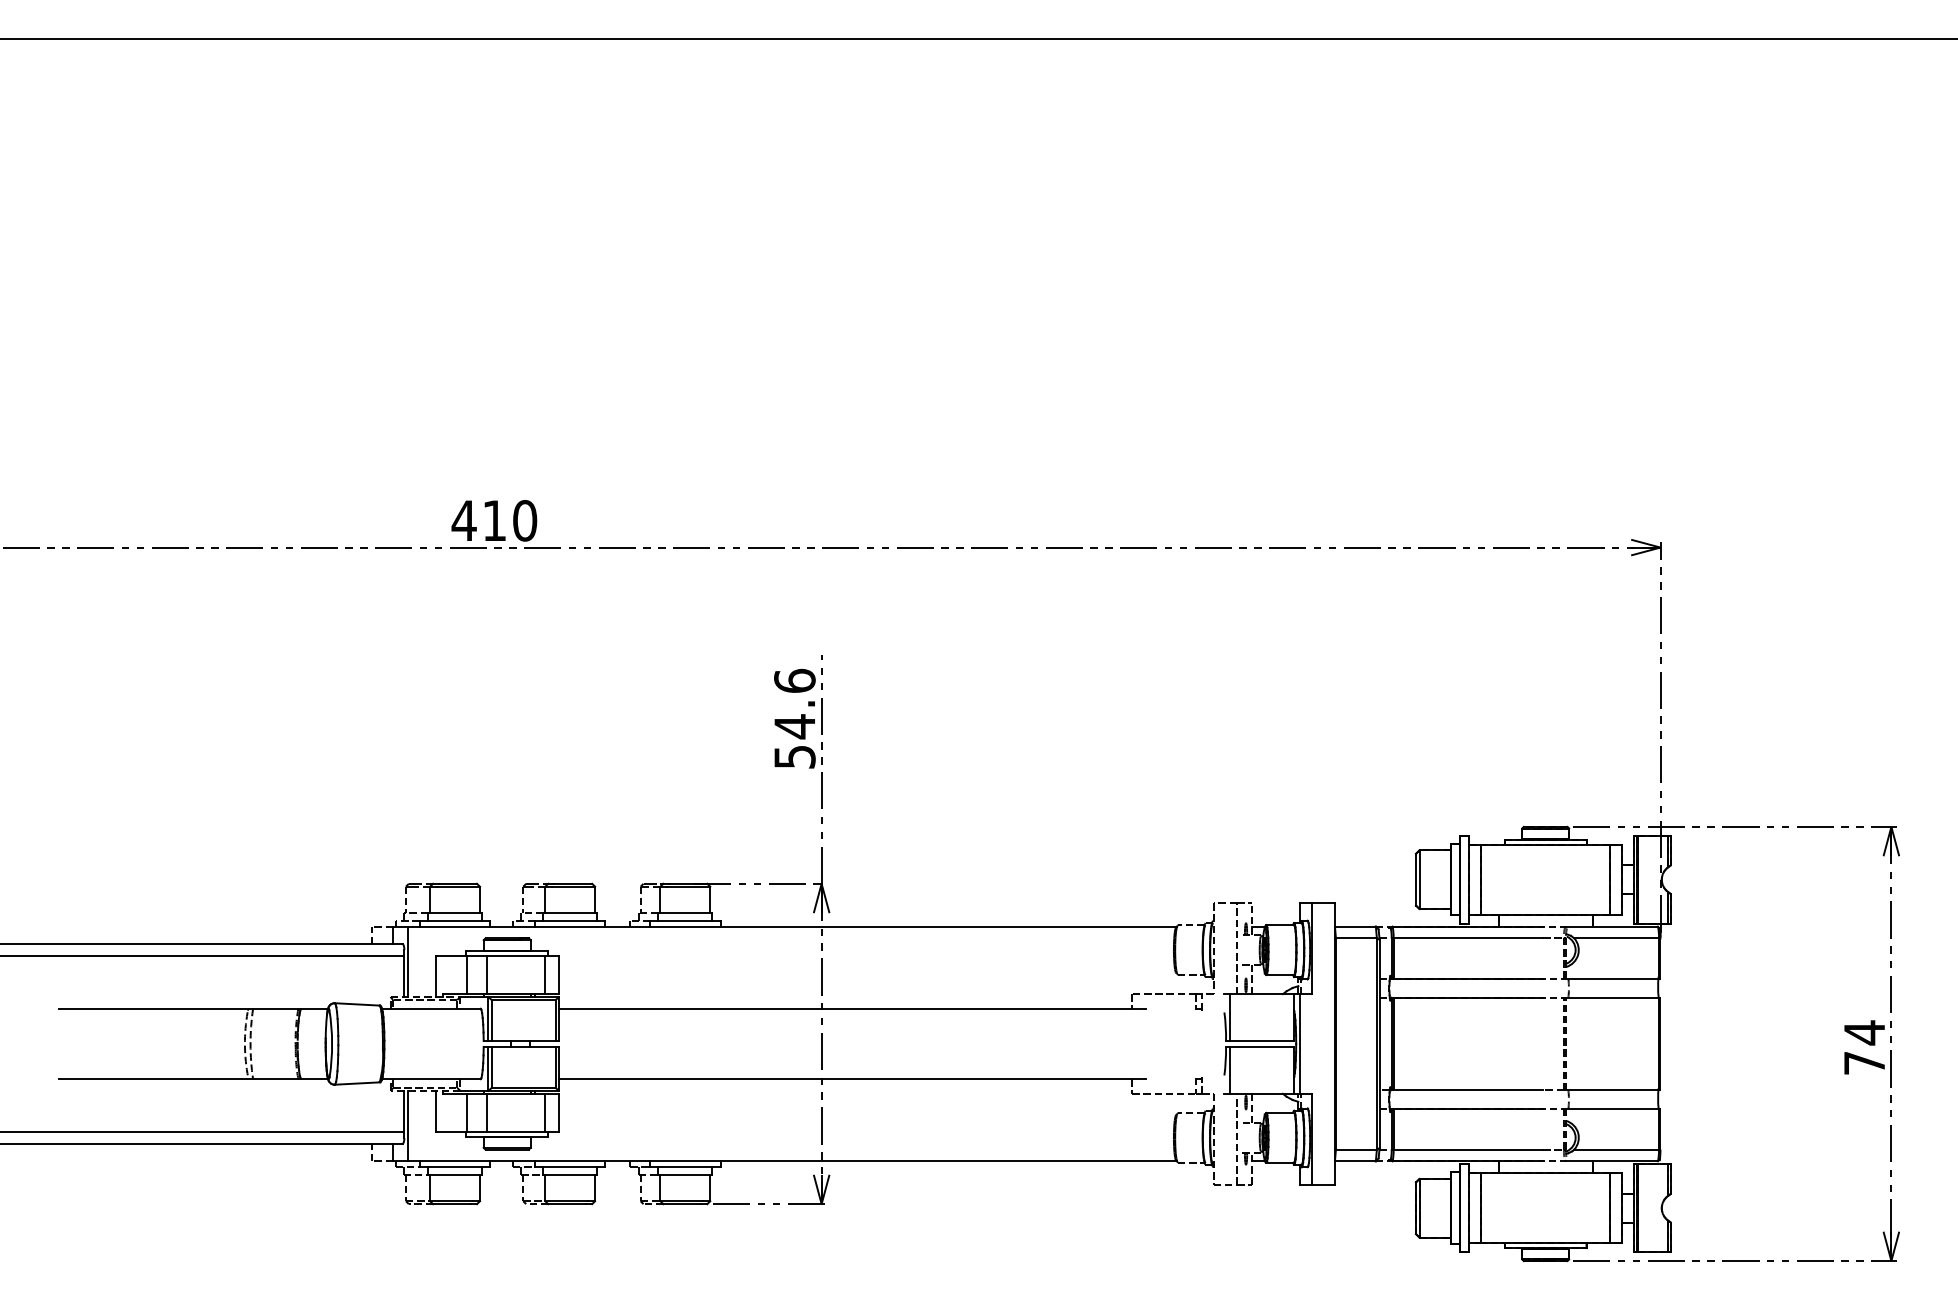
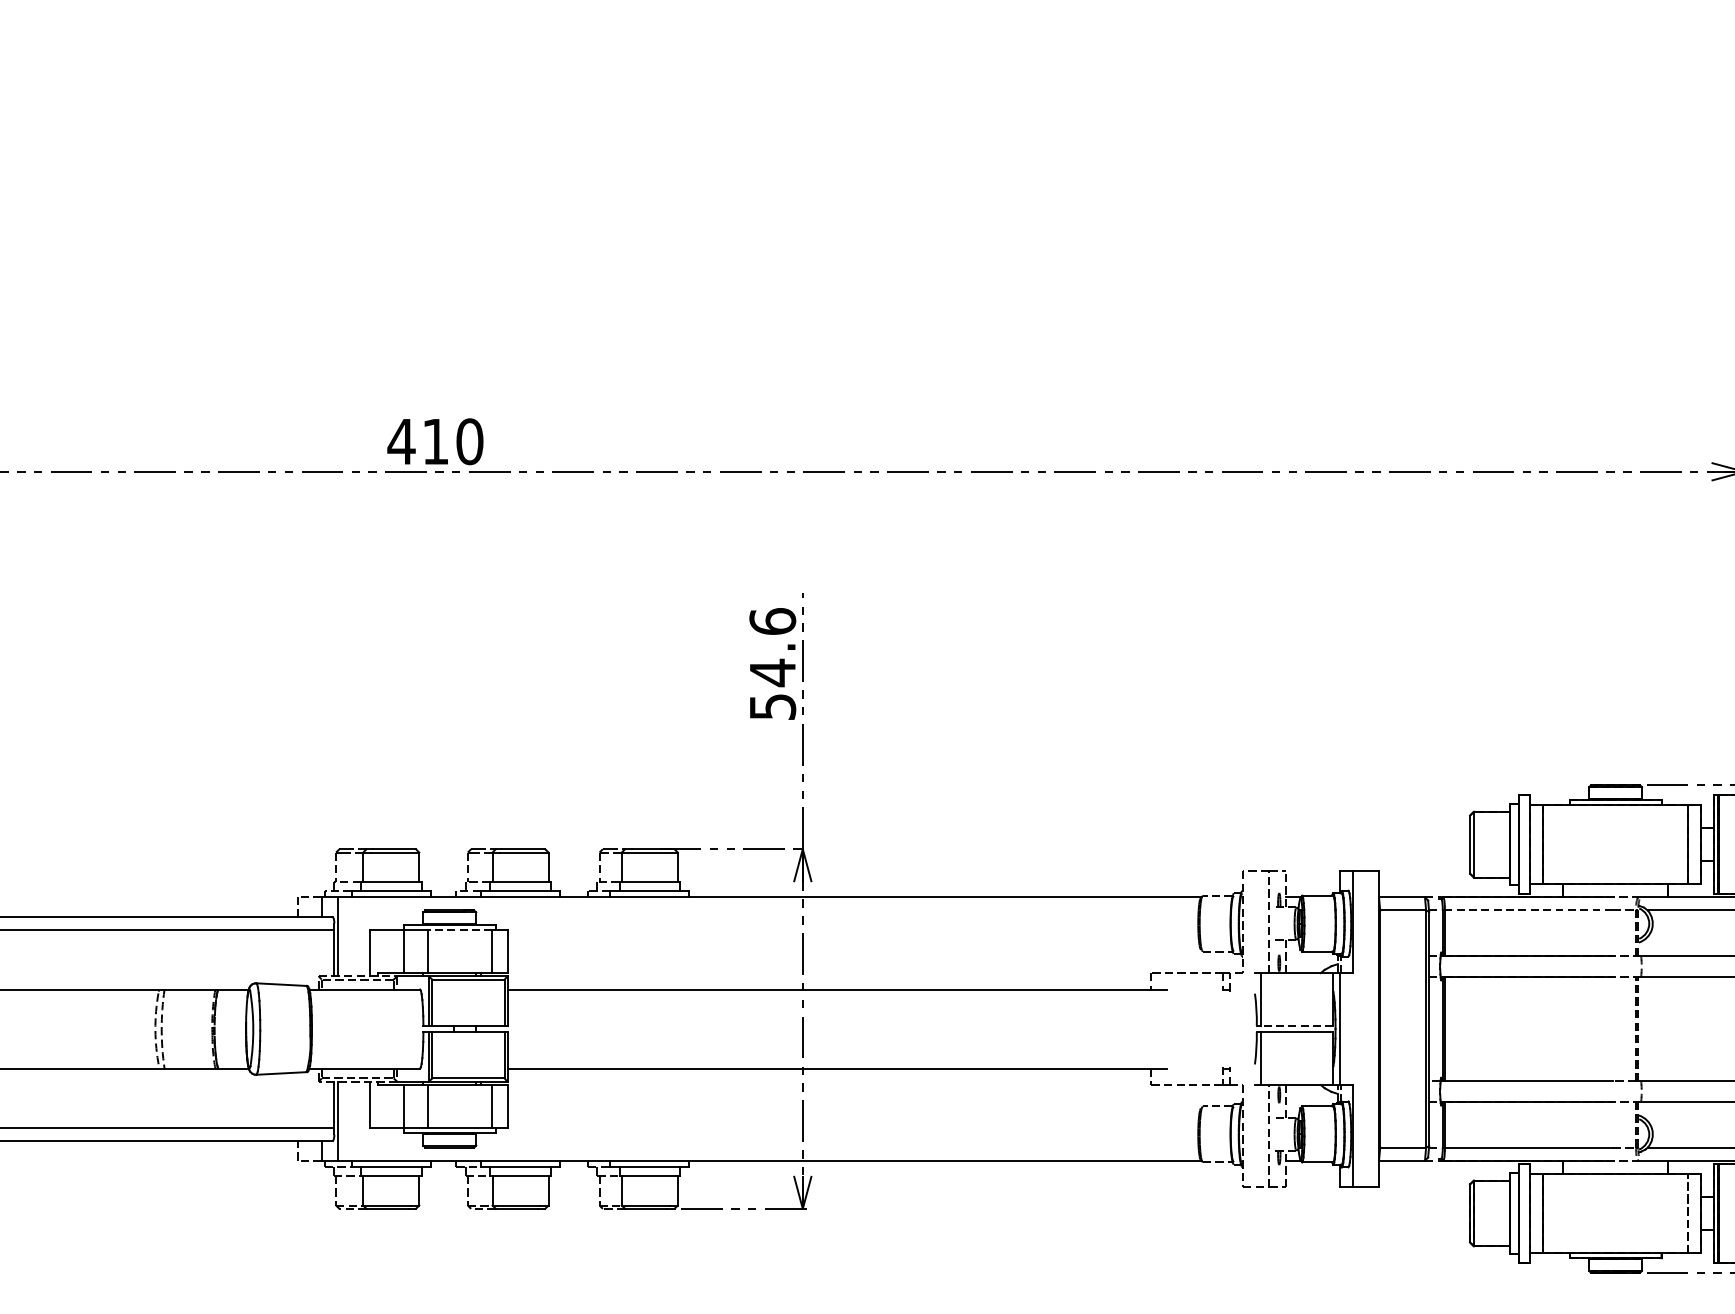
line: (1468, 938) -> (1528, 910), solid -> dashed
line: (516, 955) -> (460, 929), solid -> dashed
line: (1261, 1041) -> (1296, 1026), solid -> dashed
line: (1610, 1207) -> (1688, 1212), solid -> dashed

